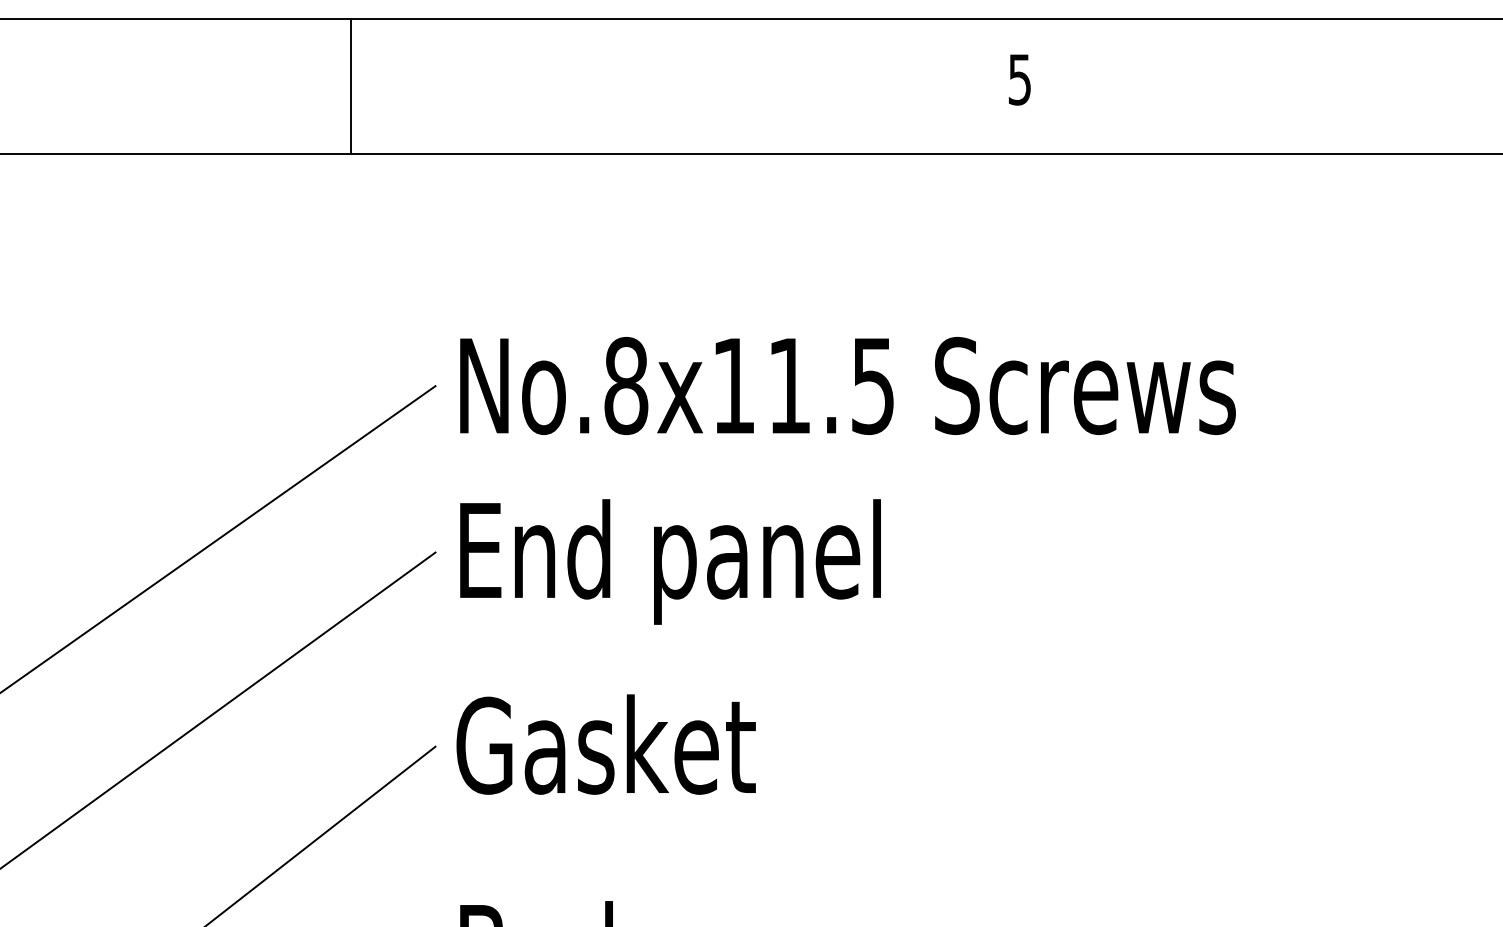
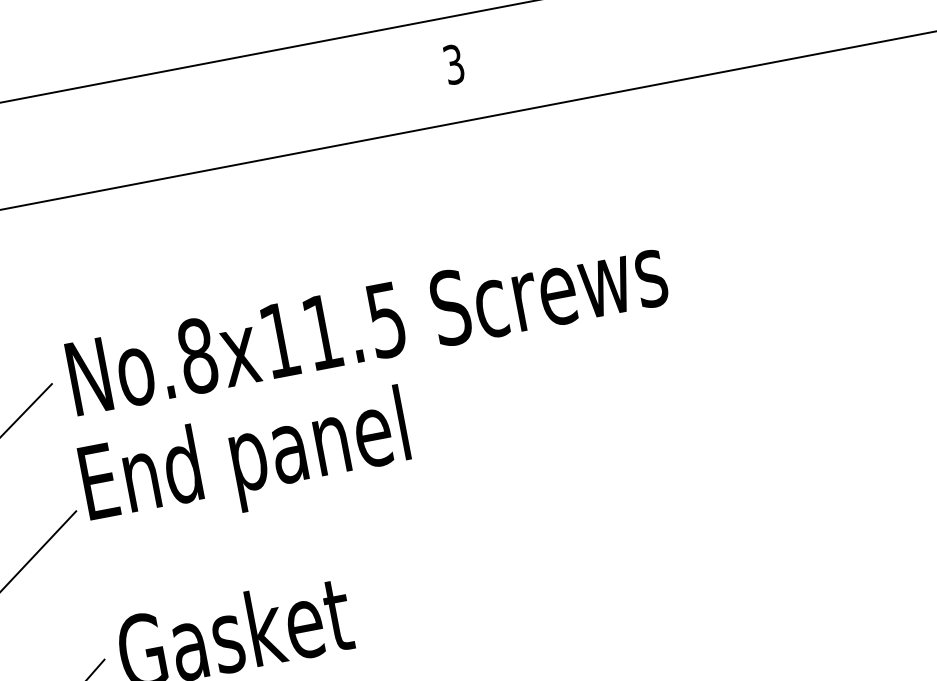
text: (1020, 78) -> (454, 63), 5 -> 3
text: (670, 561) -> (245, 462), moved

